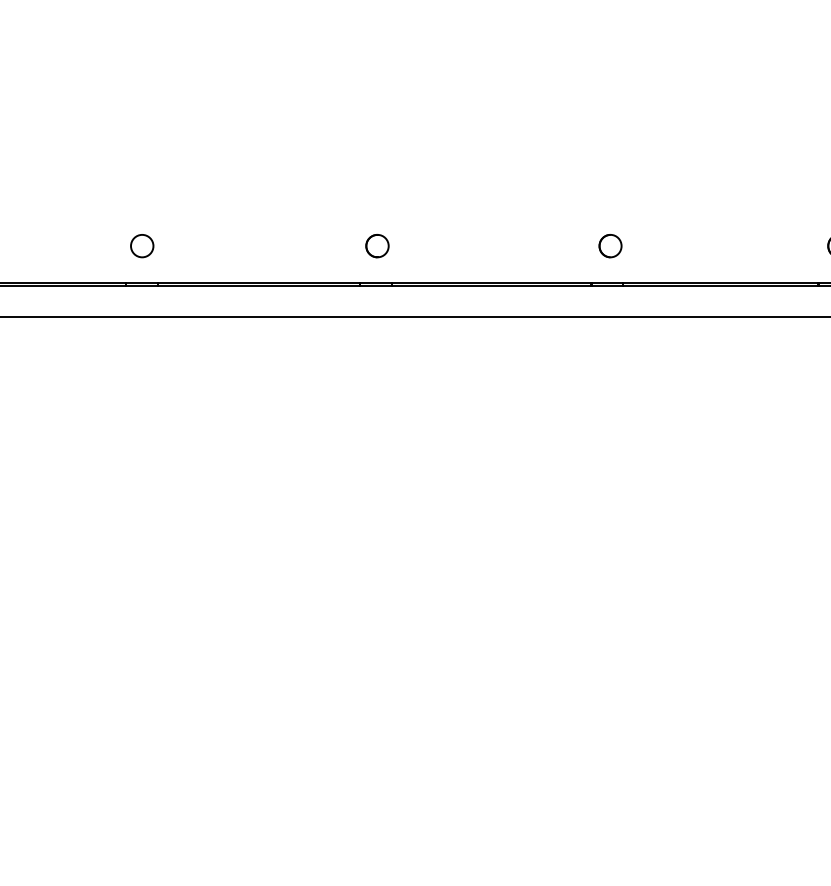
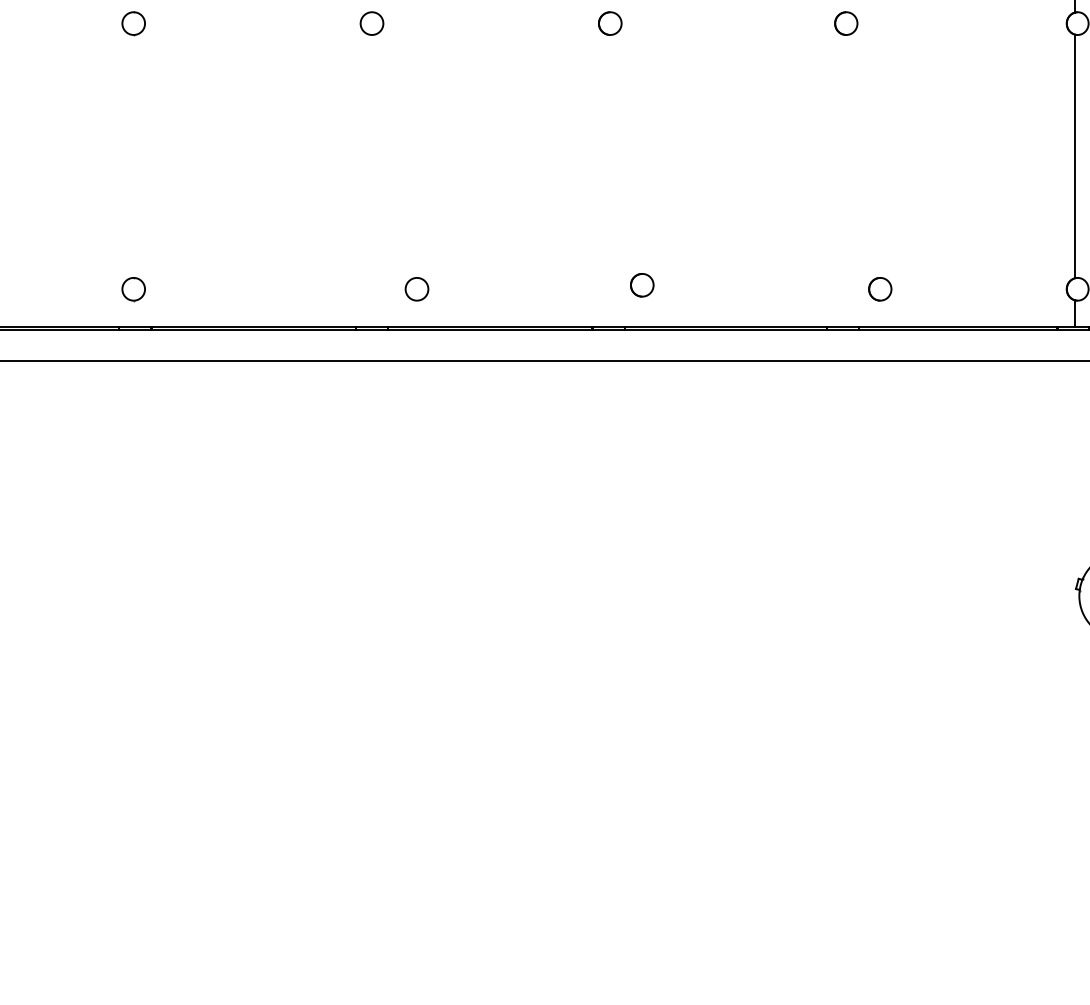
circle: (141, 246) -> (416, 289), moved
part: (377, 246) -> (642, 285), moved
part: (610, 246) -> (880, 289), moved

